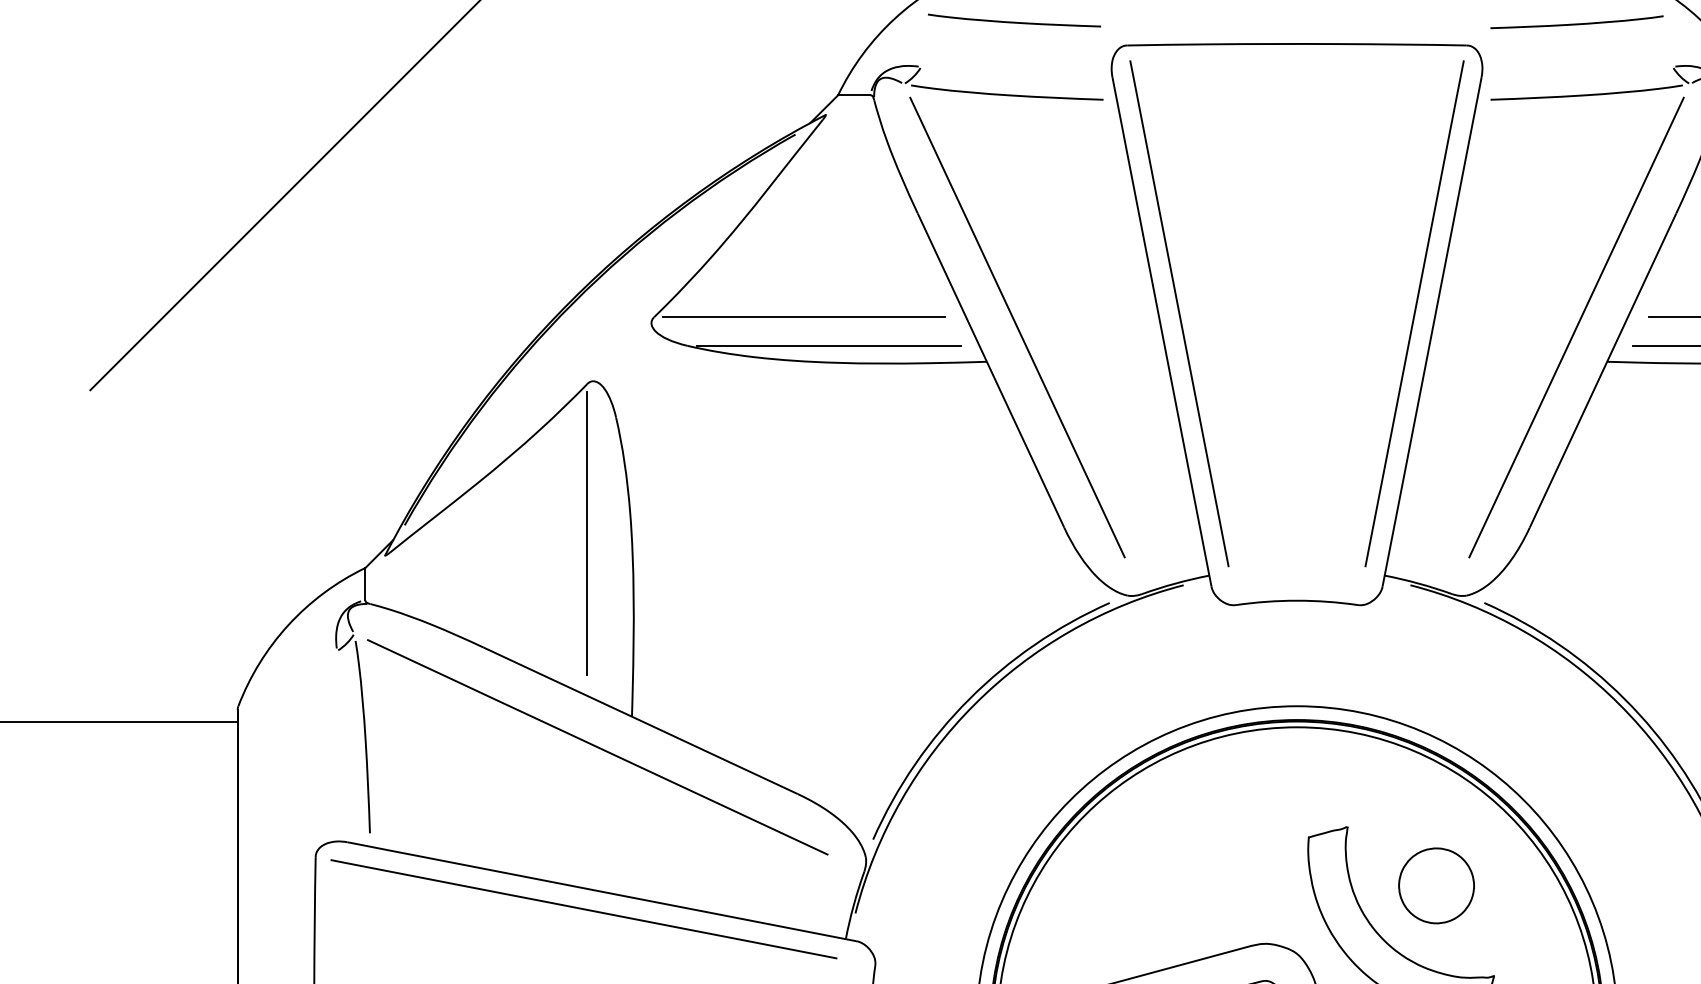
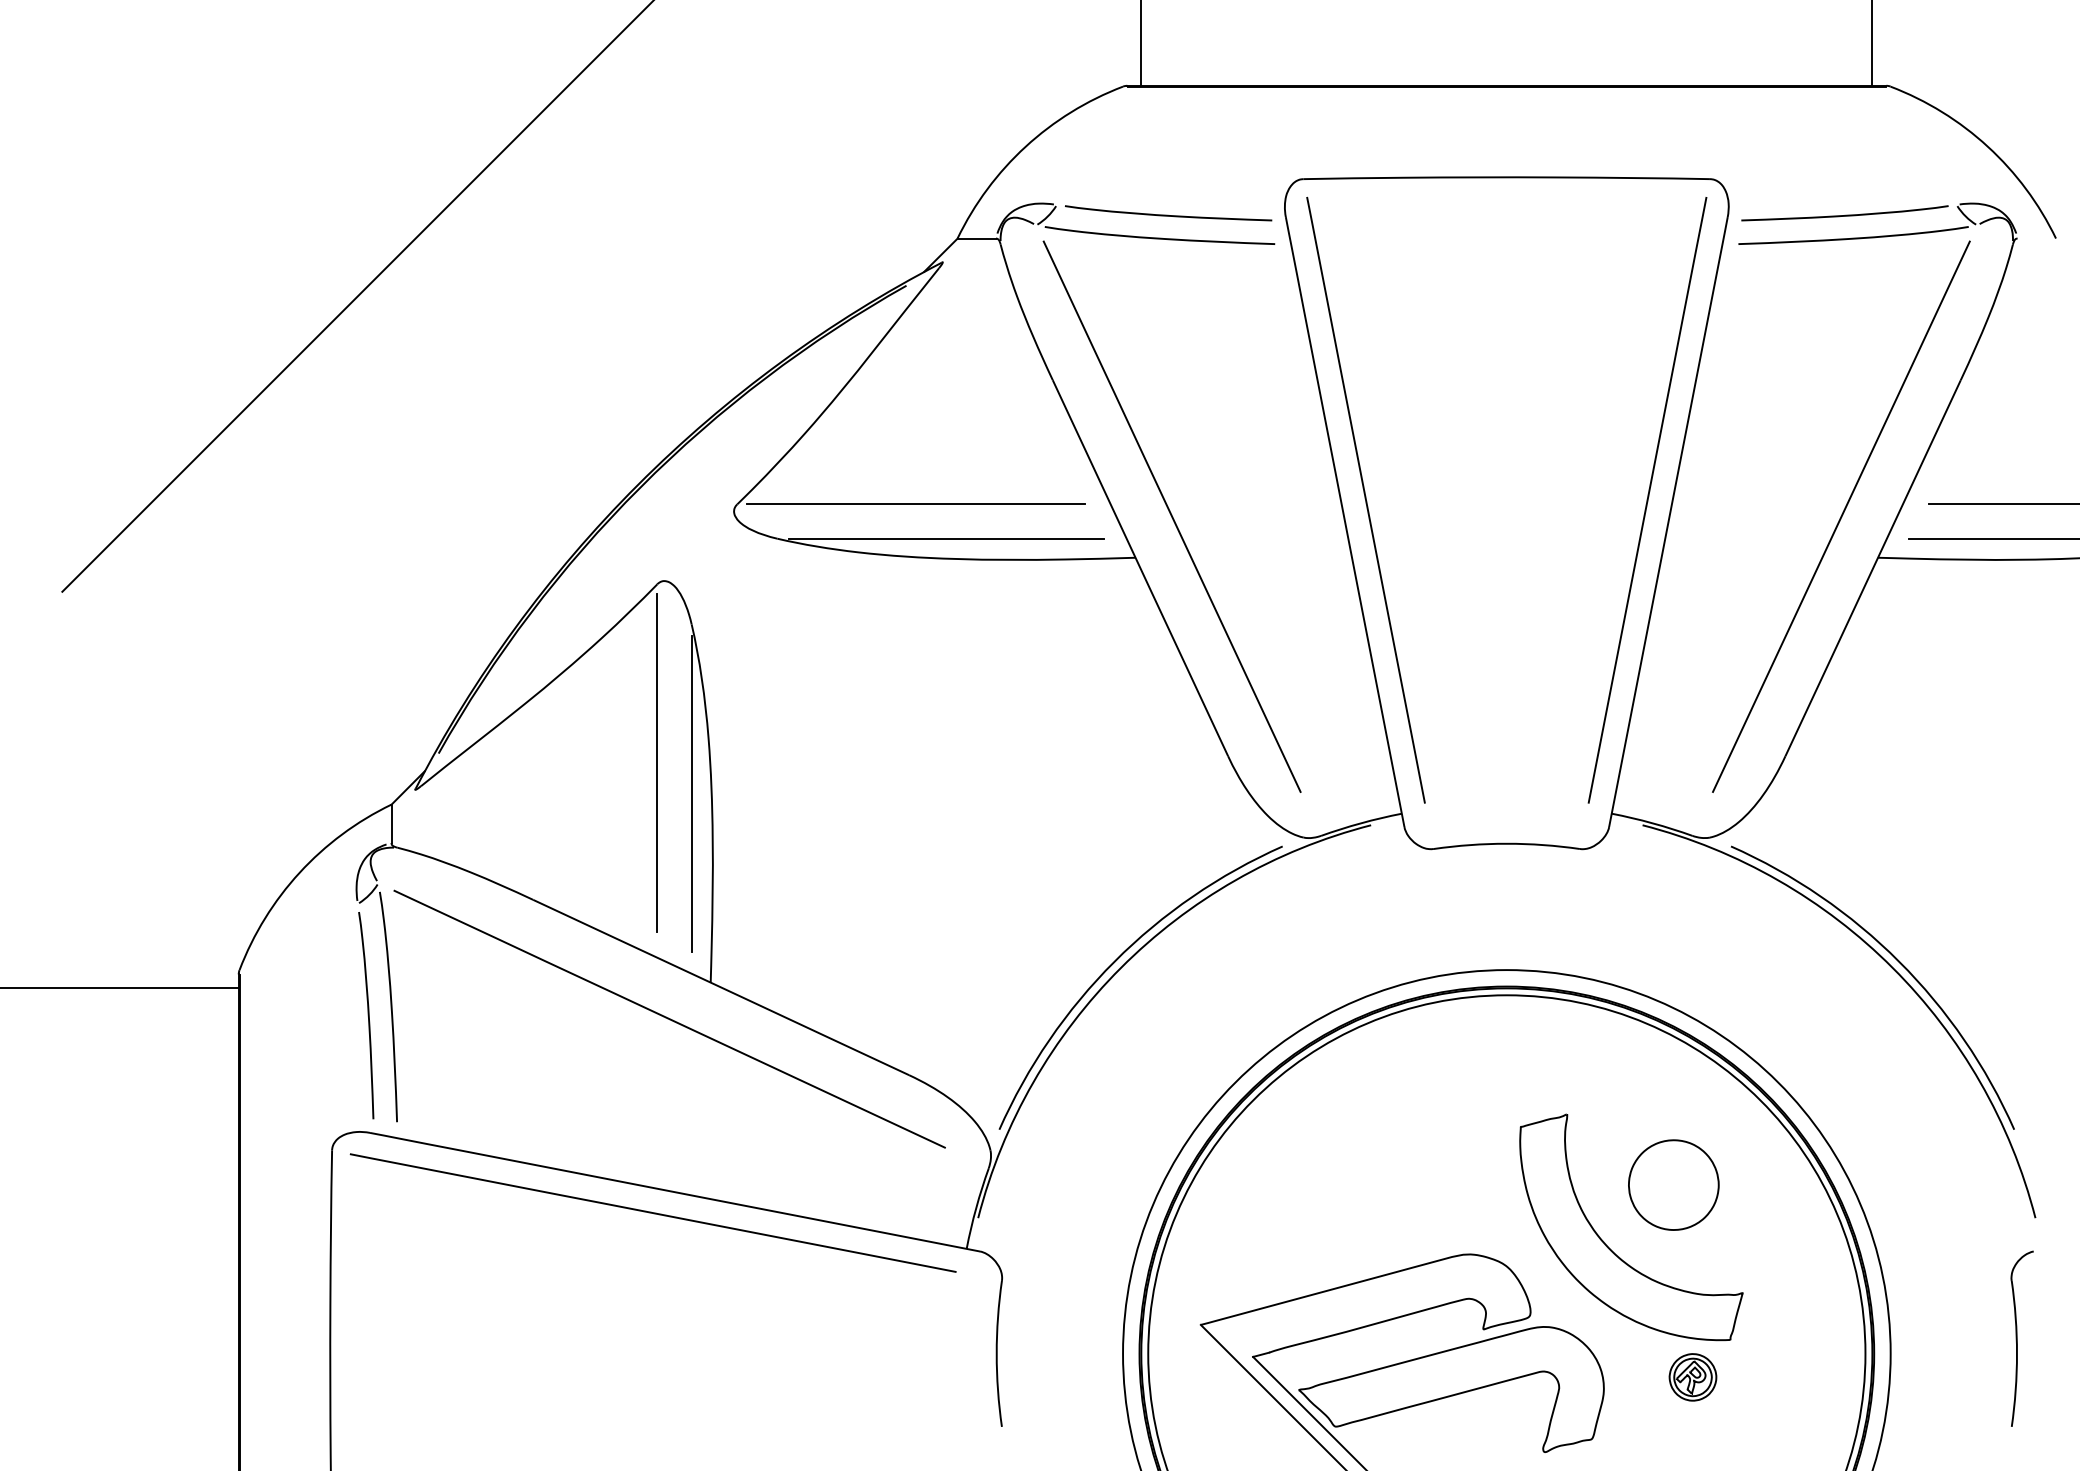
curve: (1014, 21) -> (1168, 214), moved
curve: (1577, 23) -> (1845, 214), moved
line: (615, 558) -> (691, 793), added
curve: (345, 744) -> (367, 1015), added

